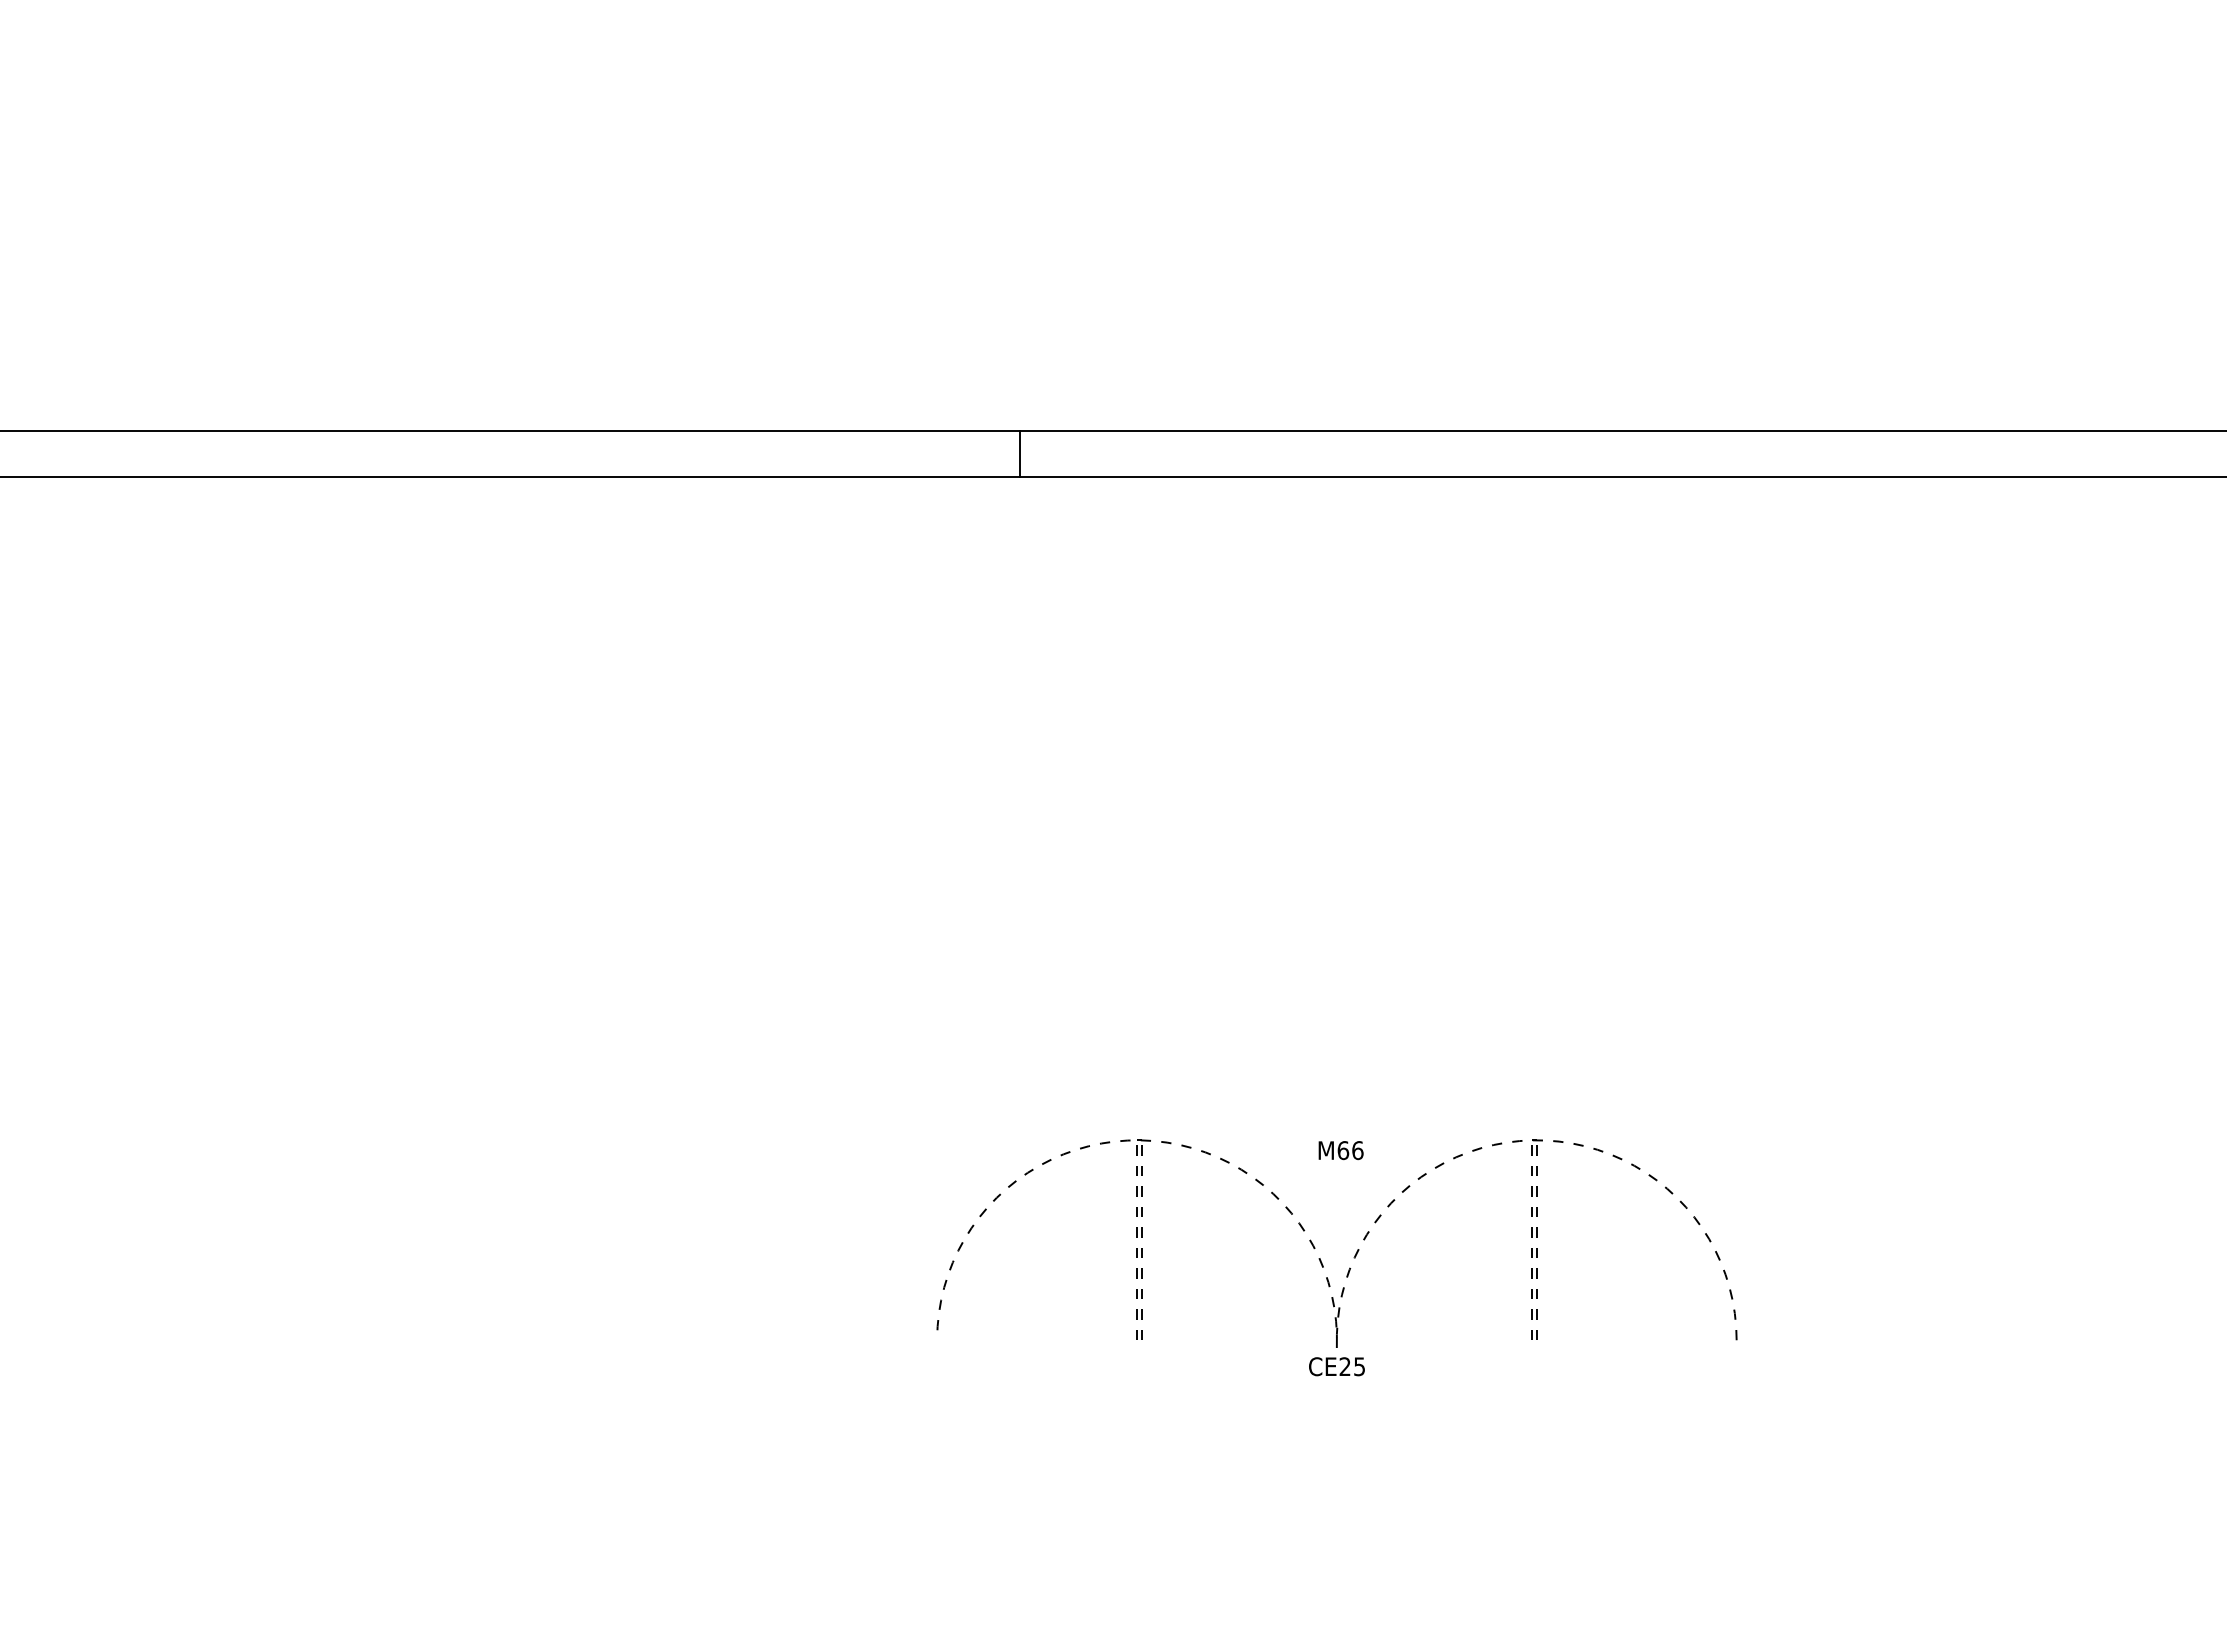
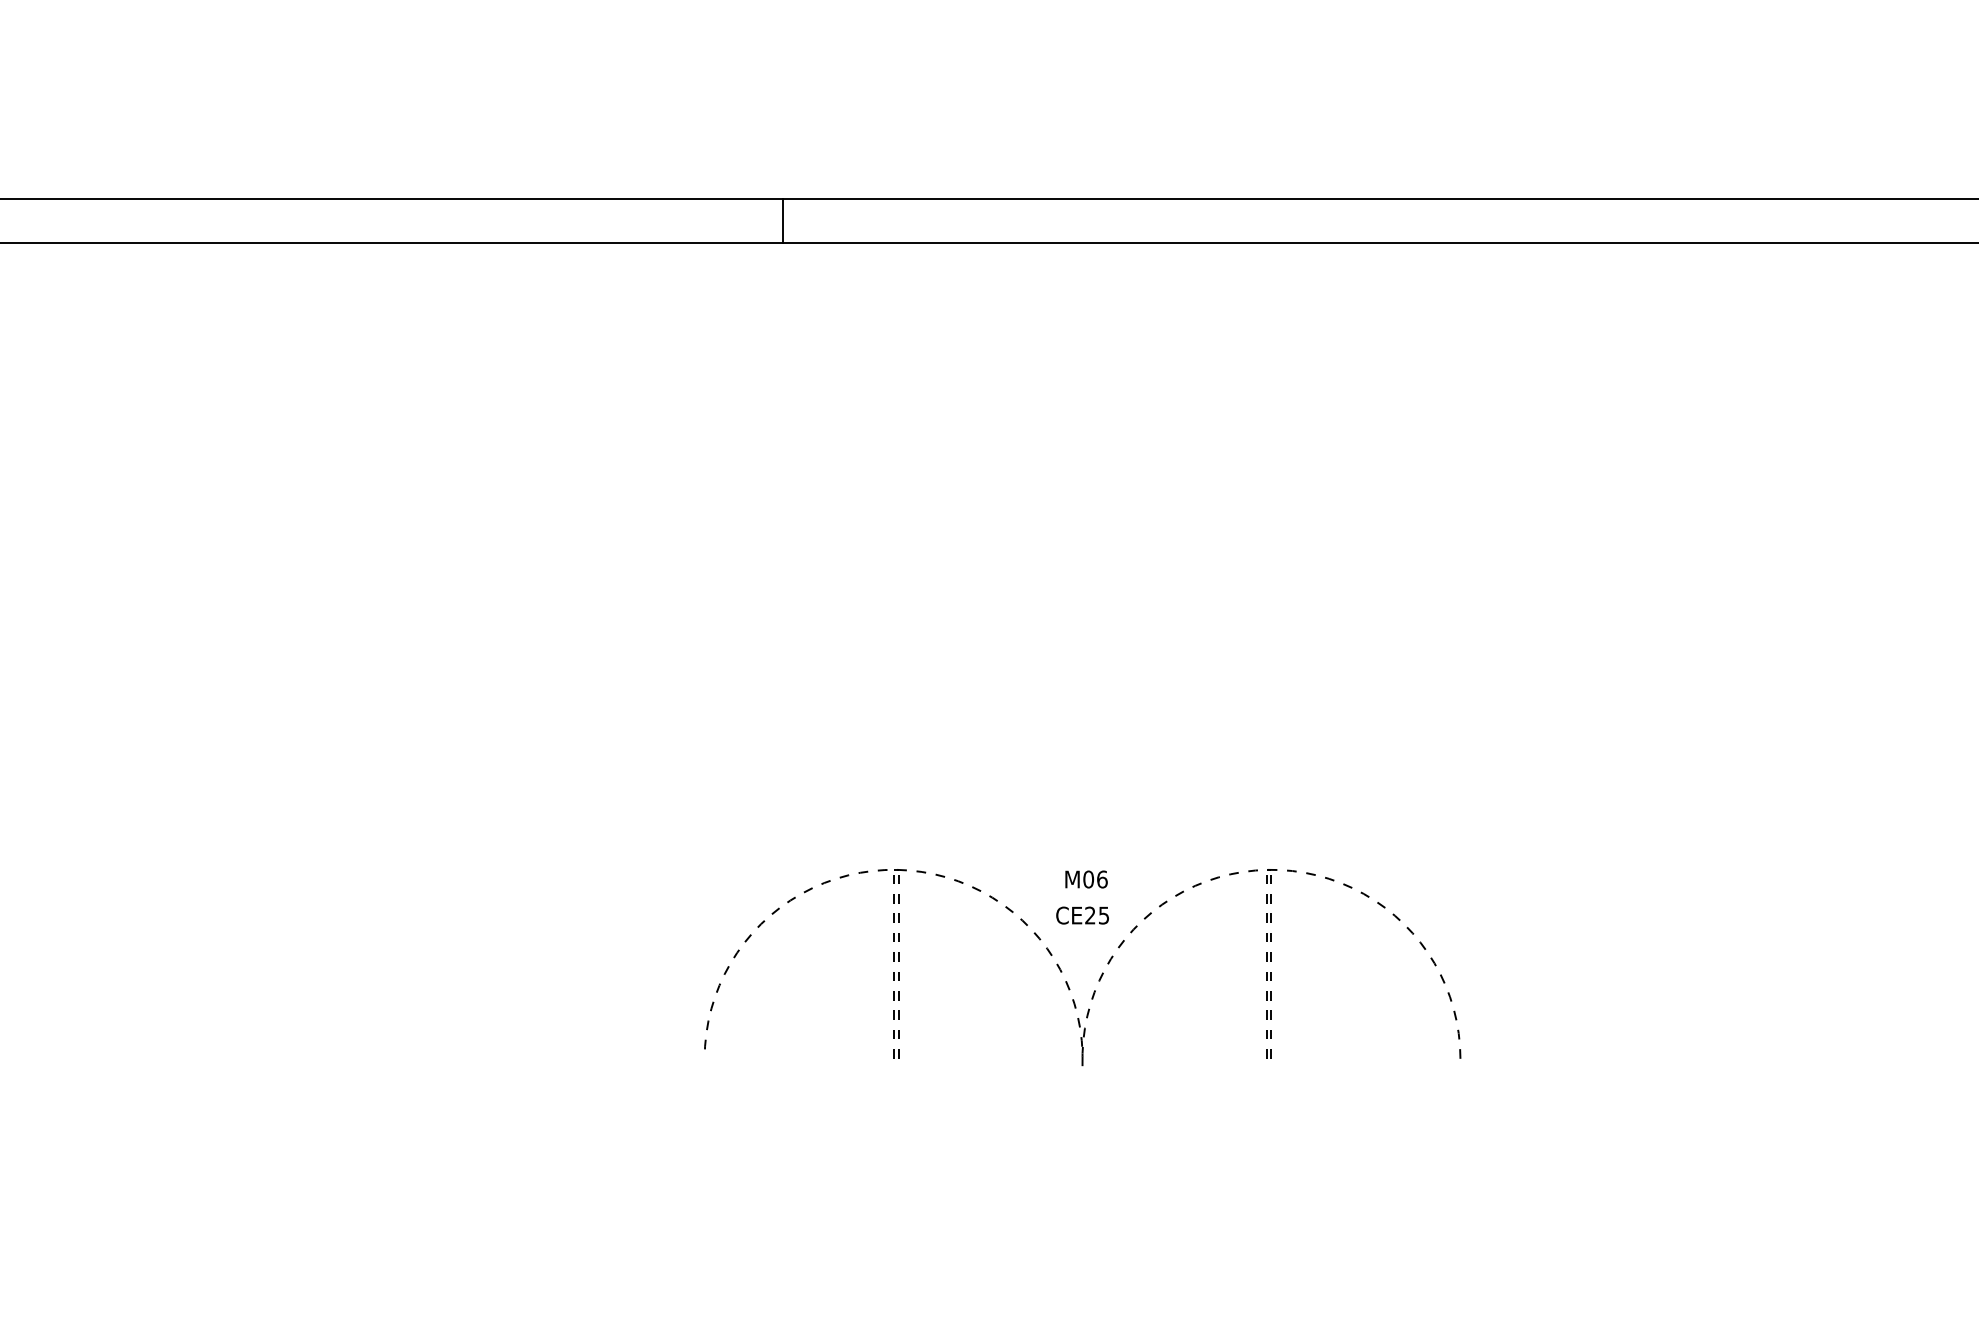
text: (1343, 1150) -> (1088, 879), M66 -> M06
text: (1336, 1366) -> (1082, 915), moved

